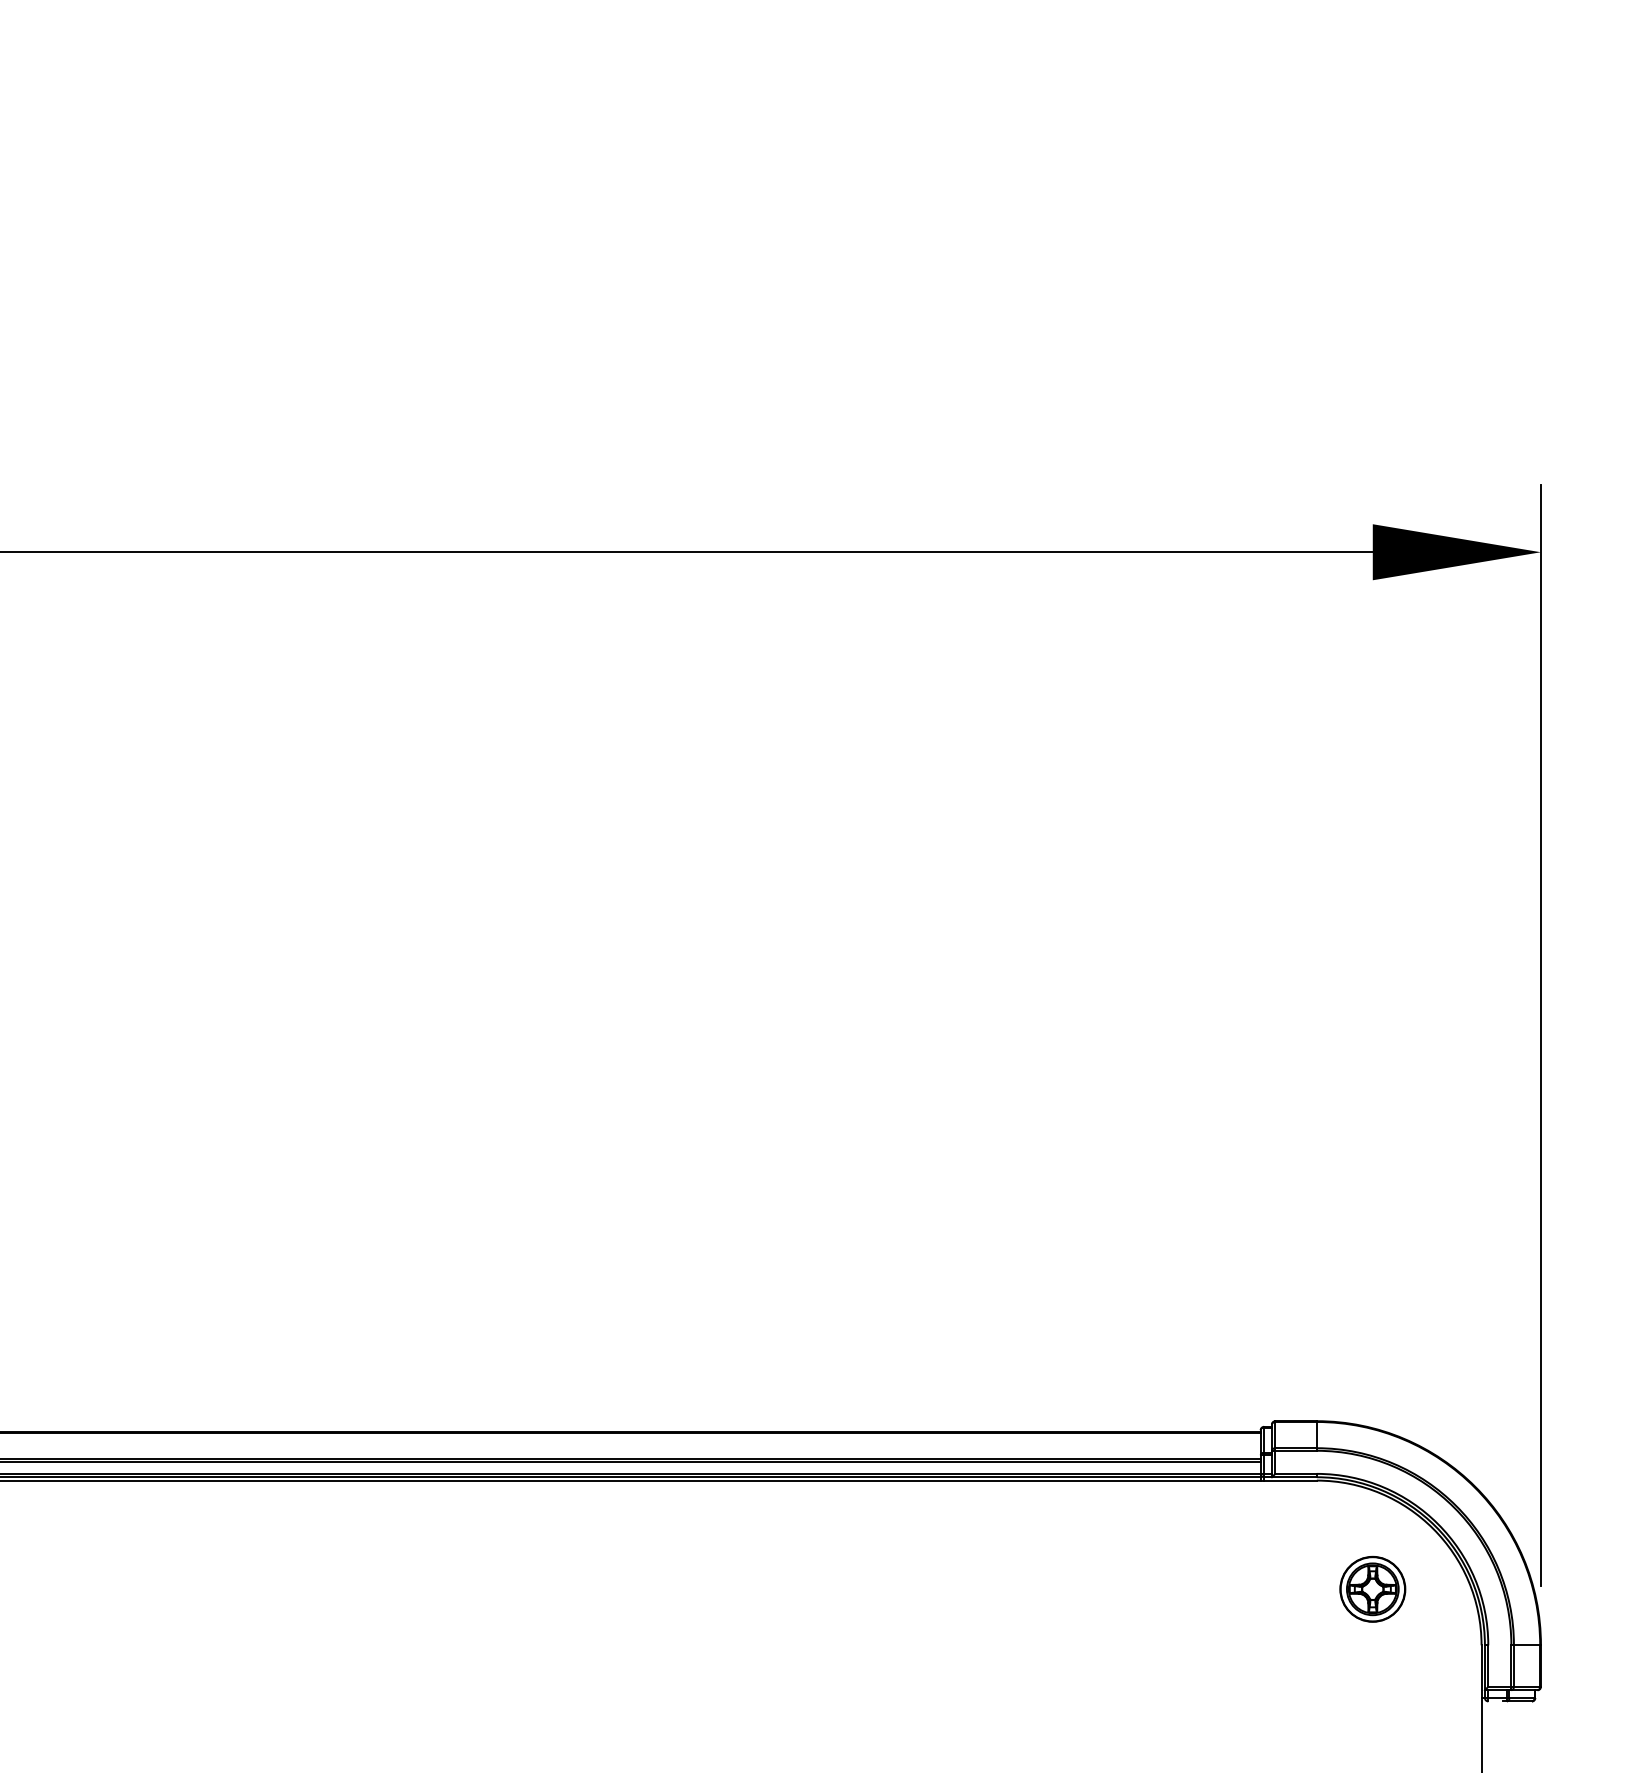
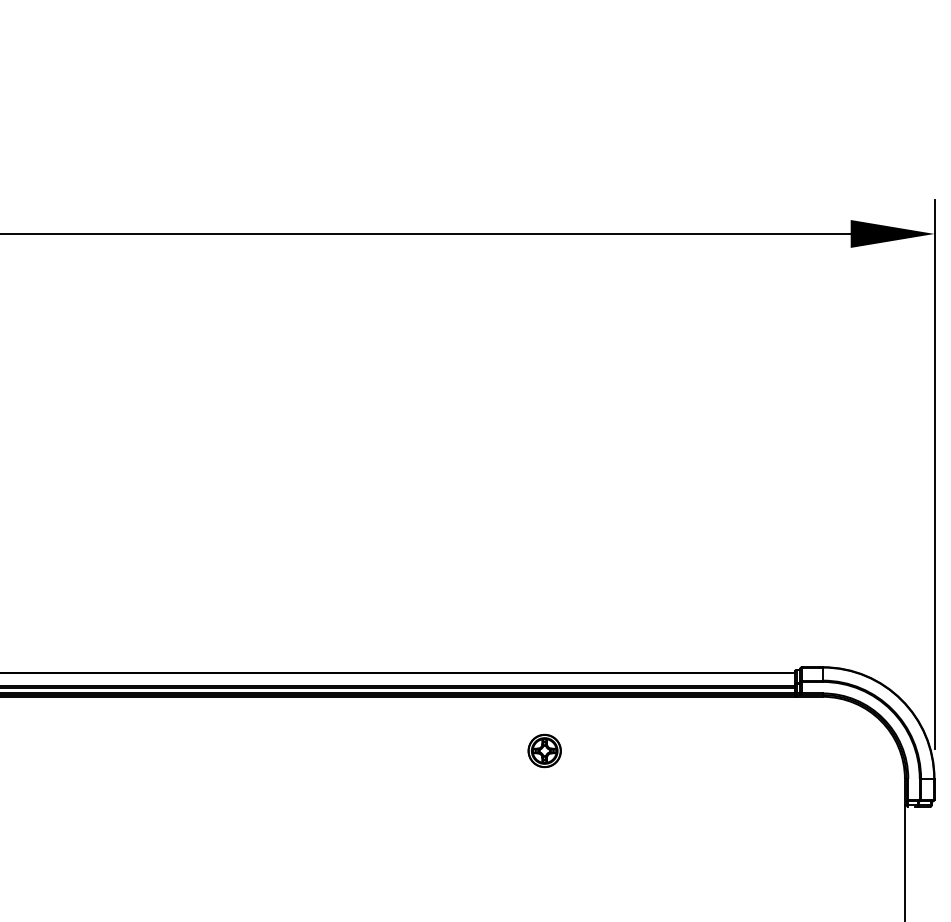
part: (1372, 1588) -> (544, 750), moved

